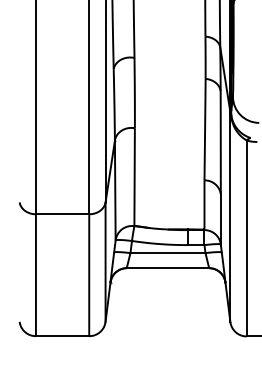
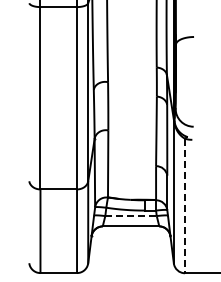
line: (247, 239) -> (185, 206), solid -> dashed
line: (168, 253) -> (131, 216), solid -> dashed

